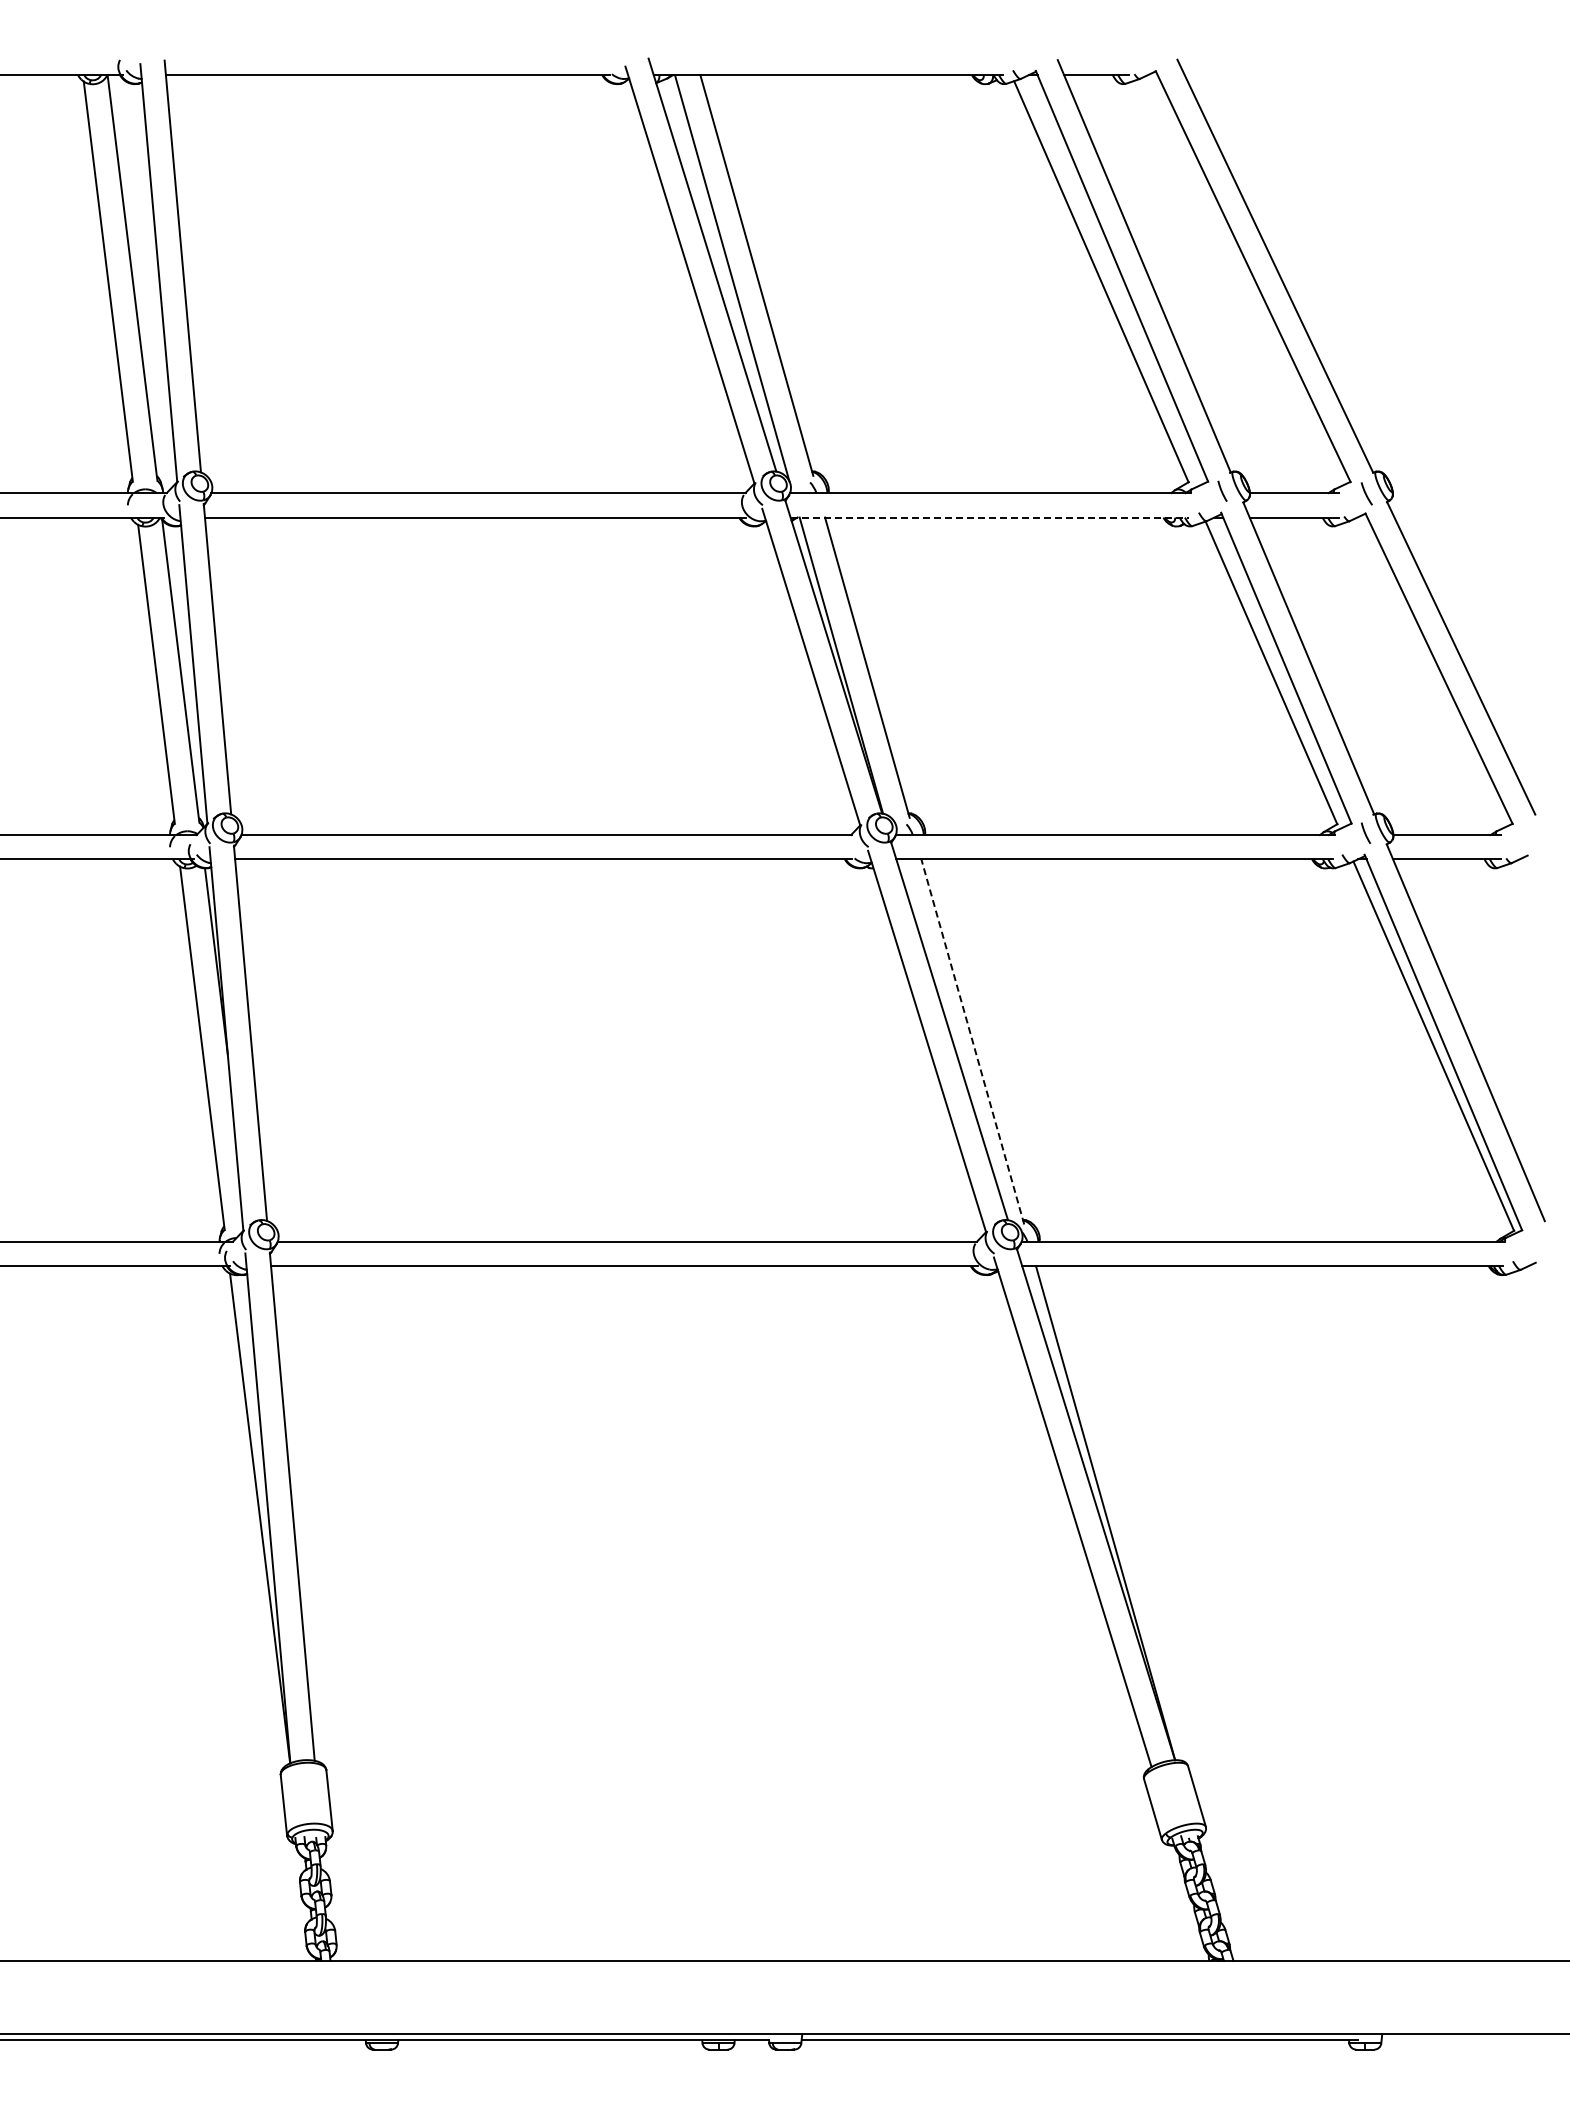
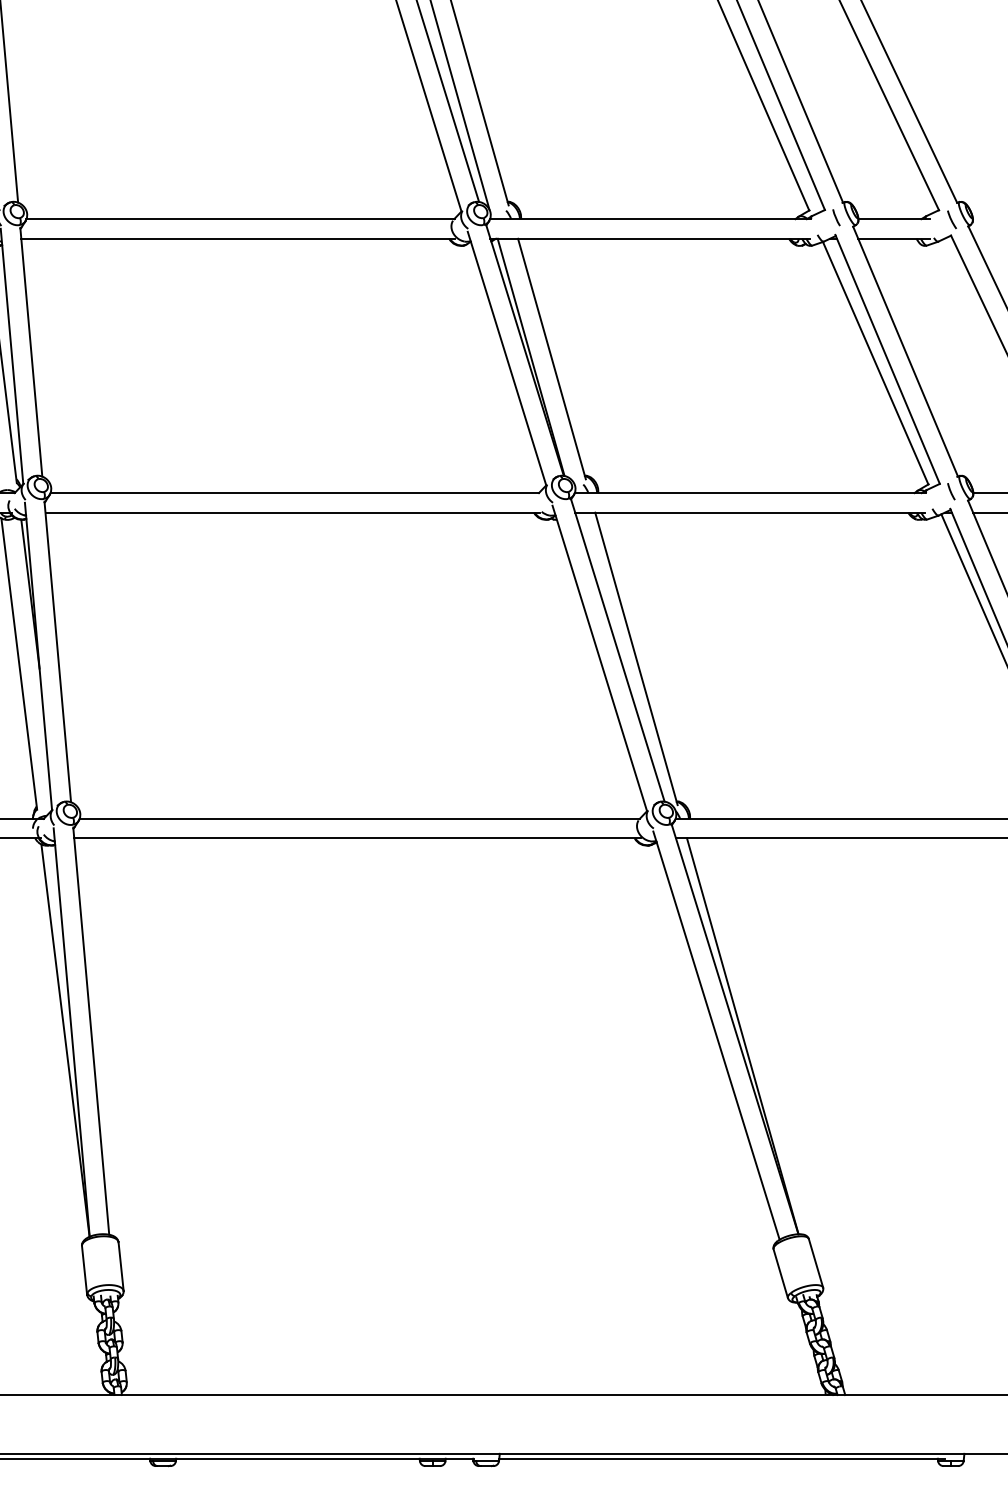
line: (990, 517) -> (650, 238), dashed -> solid
line: (972, 1042) -> (636, 659), dashed -> solid

